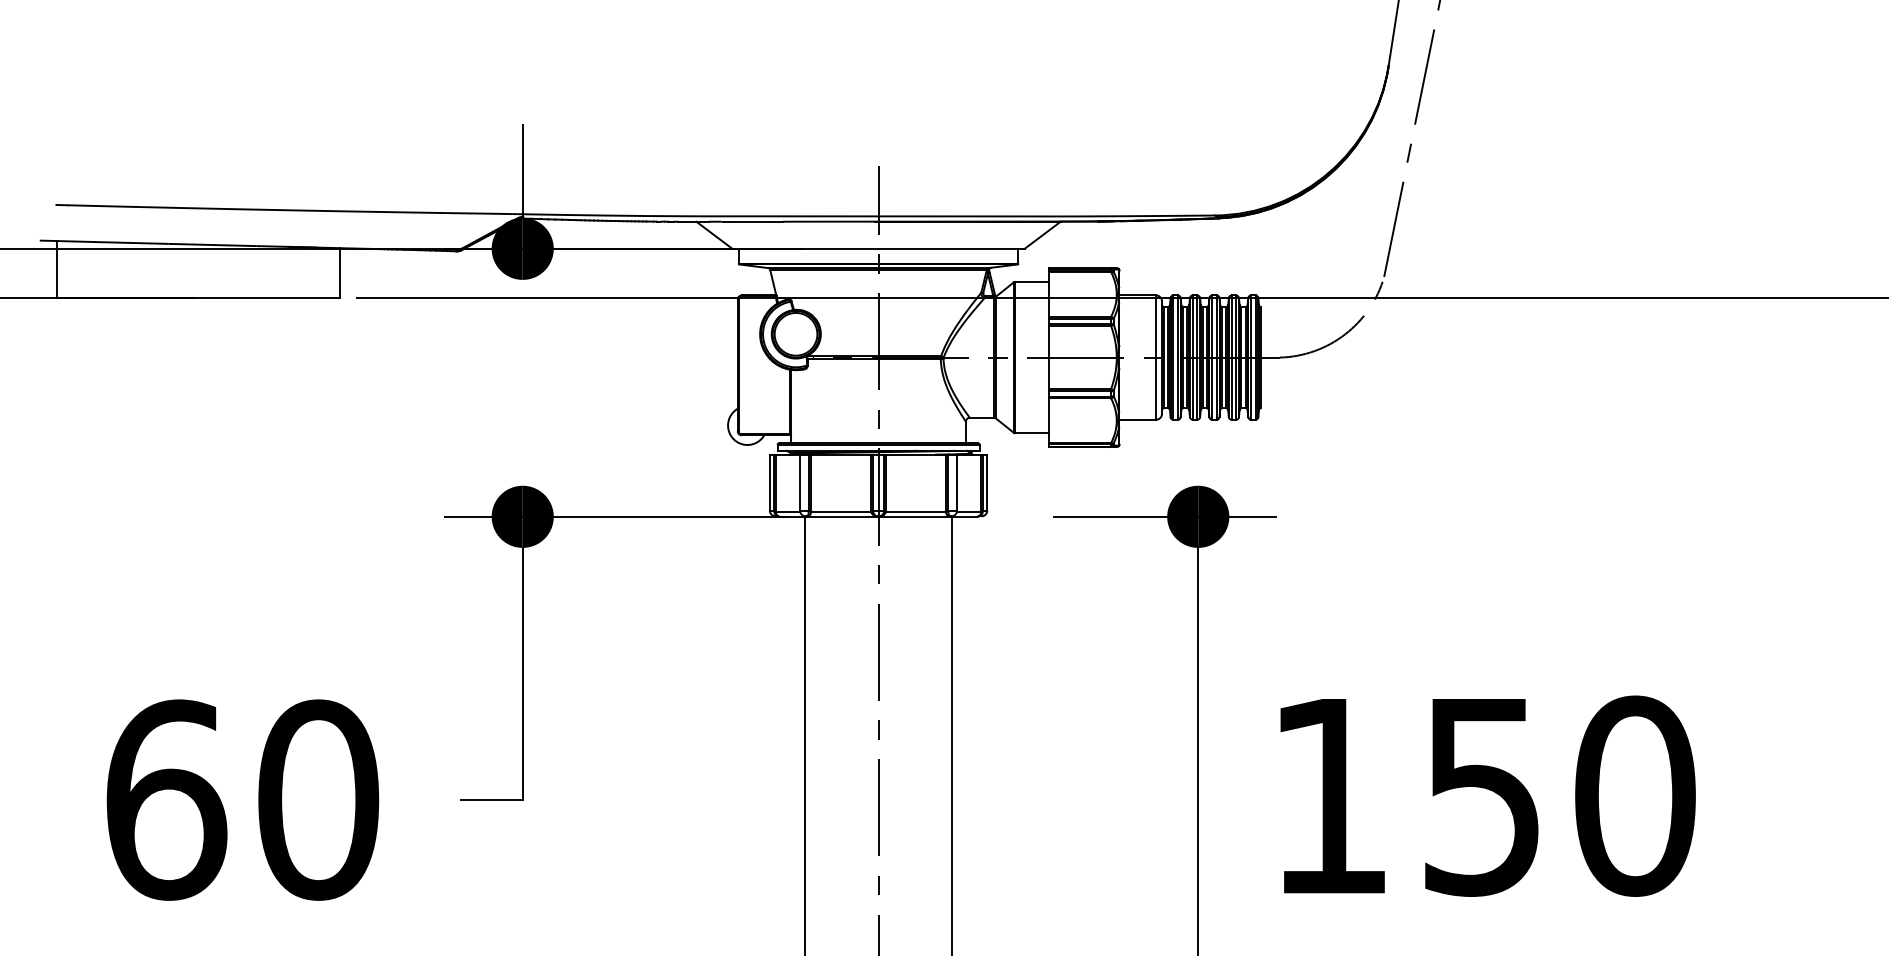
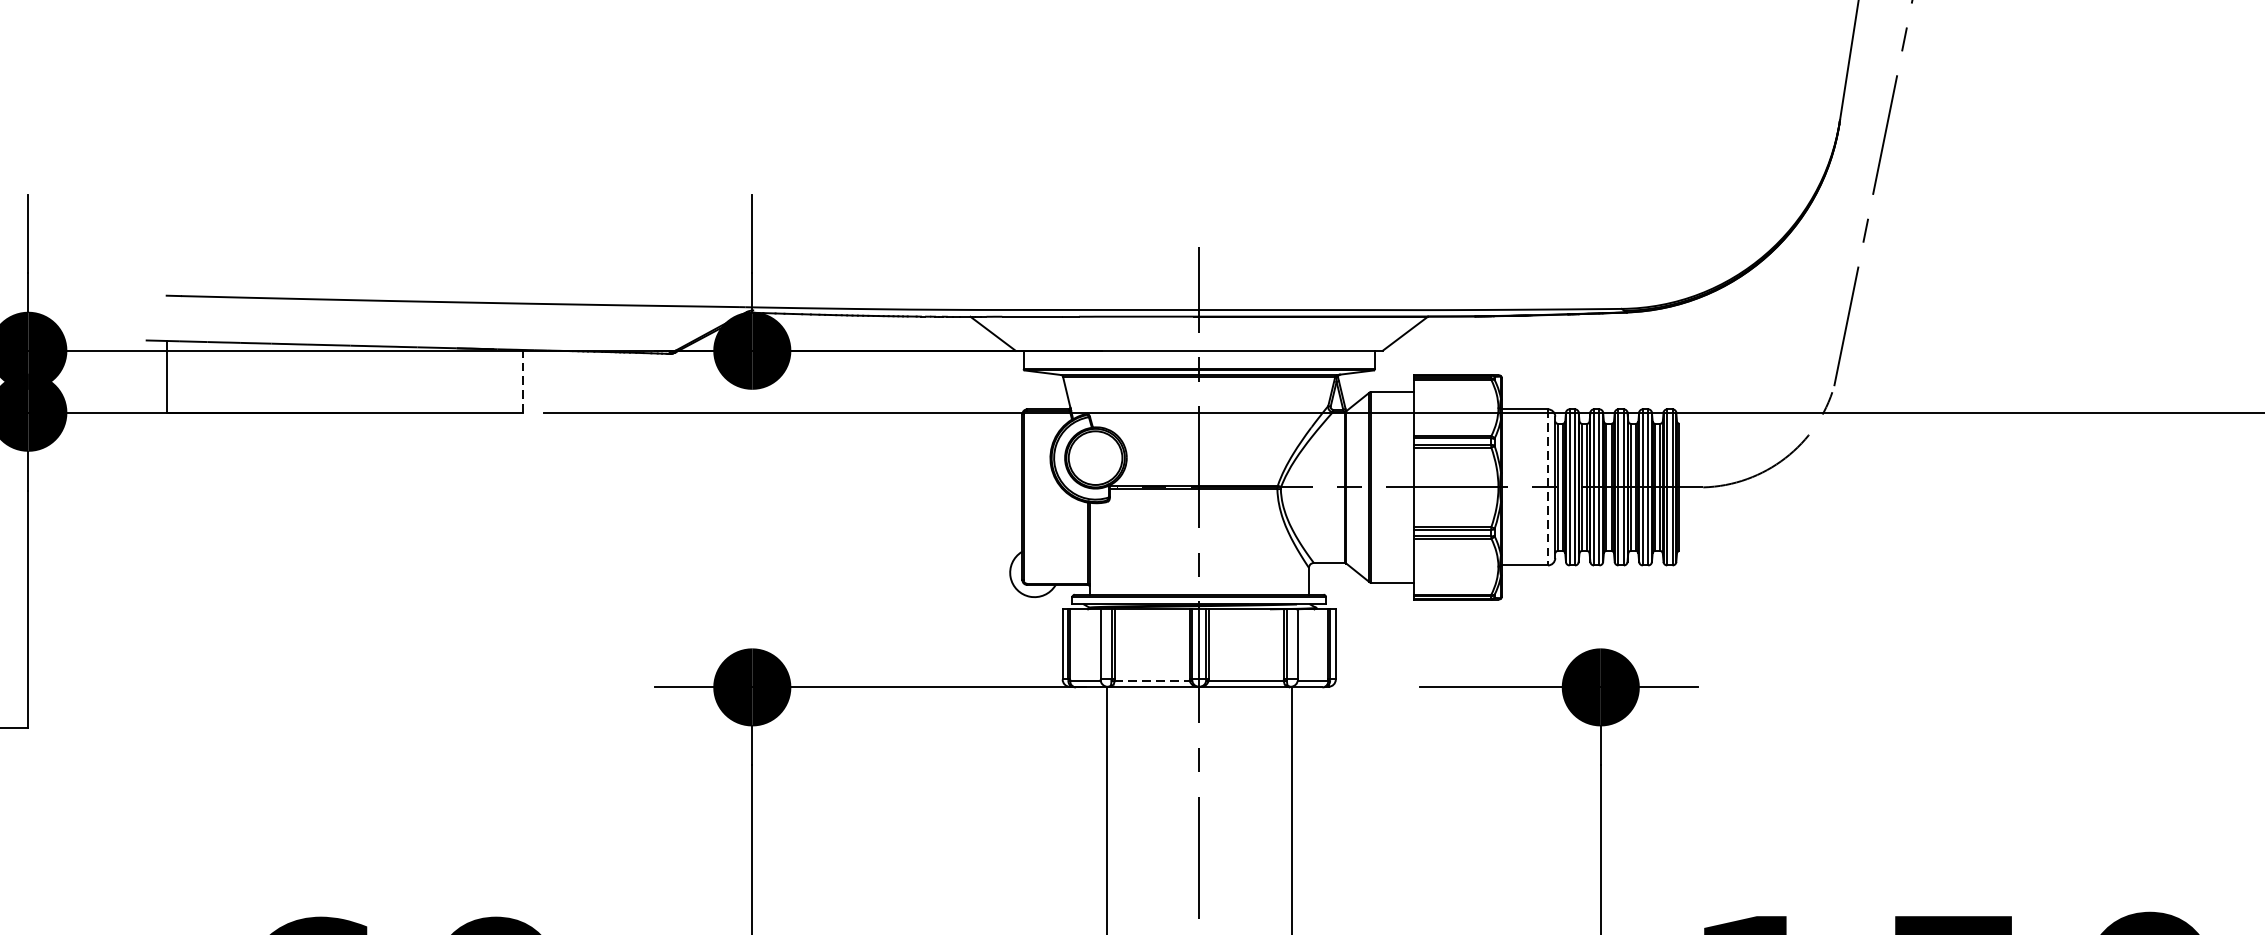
line: (340, 272) -> (523, 380), solid -> dashed
line: (1156, 358) -> (1548, 488), solid -> dashed
line: (841, 511) -> (1152, 680), solid -> dashed

